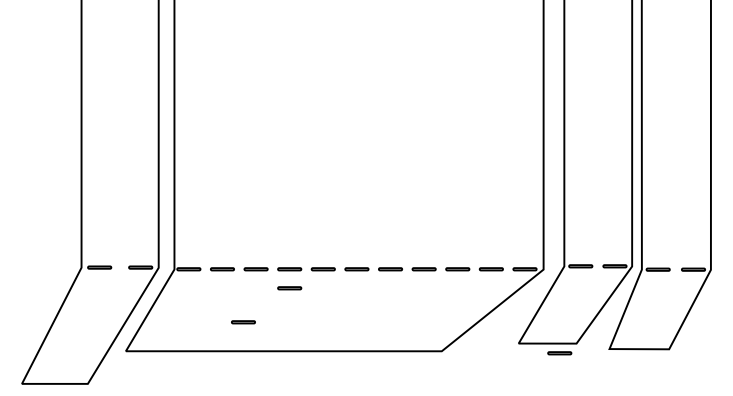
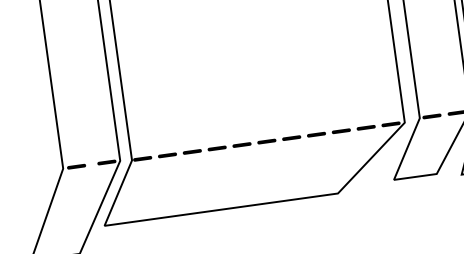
line: (289, 288) -> (219, 162), removed
line: (243, 322) -> (188, 192), removed
line: (559, 353) -> (425, 183), removed

